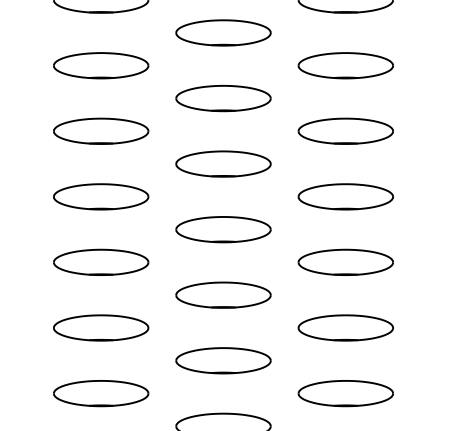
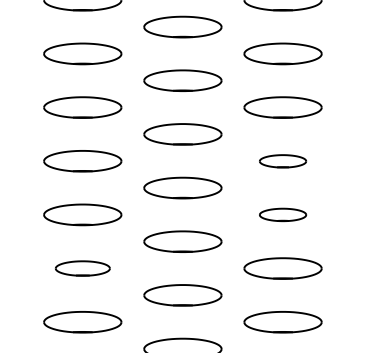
part: (345, 197) -> (282, 161), size x0.6
part: (345, 261) -> (282, 214), size x0.6
part: (100, 327) -> (82, 268), size x0.7

